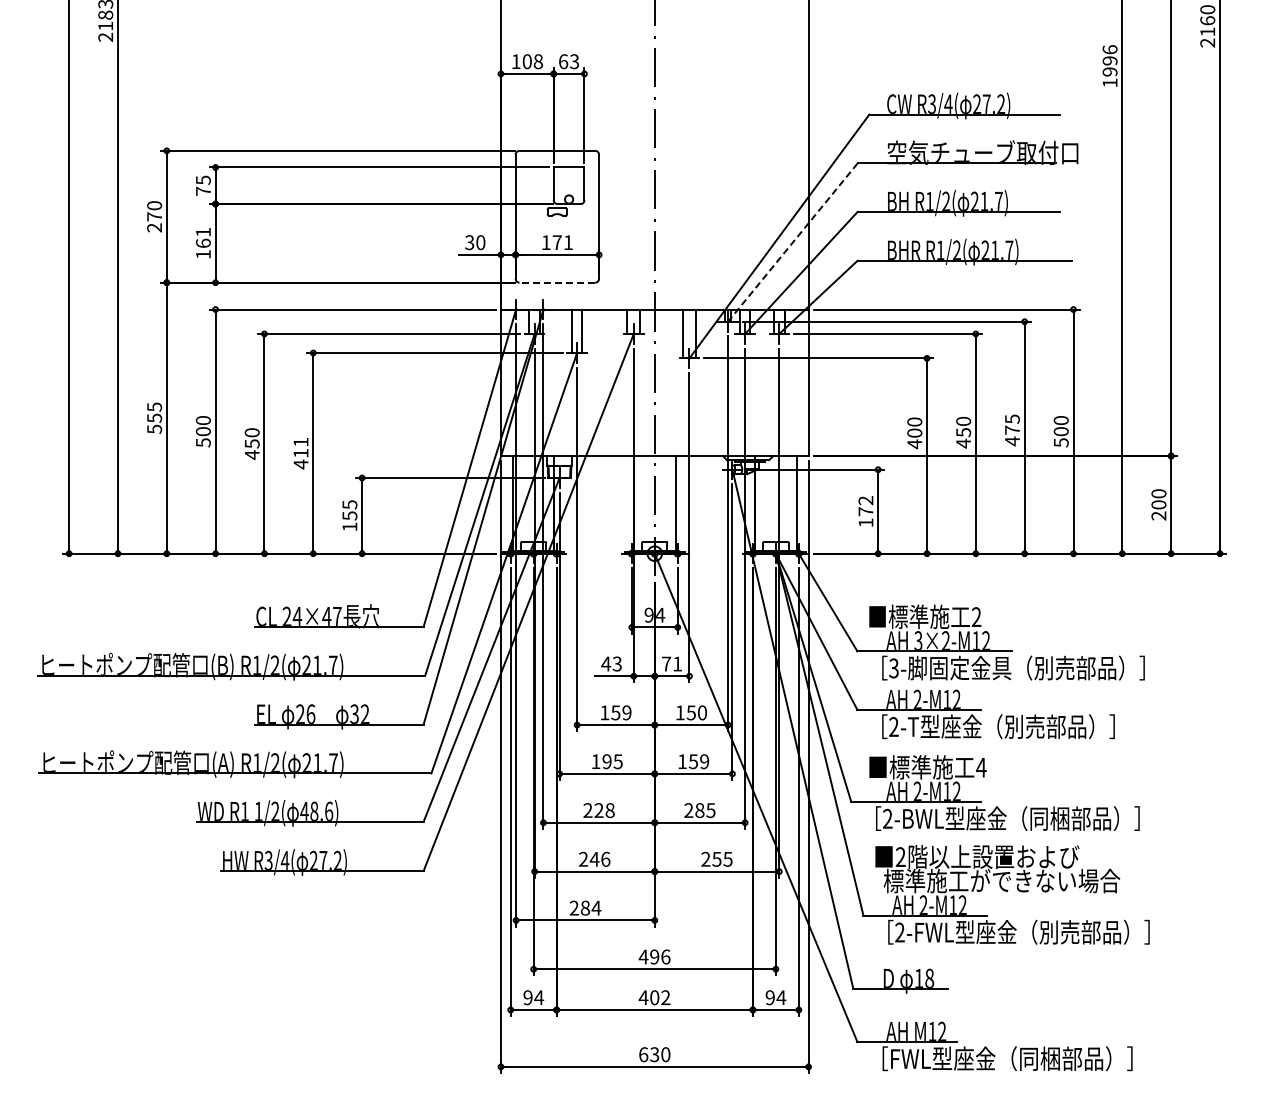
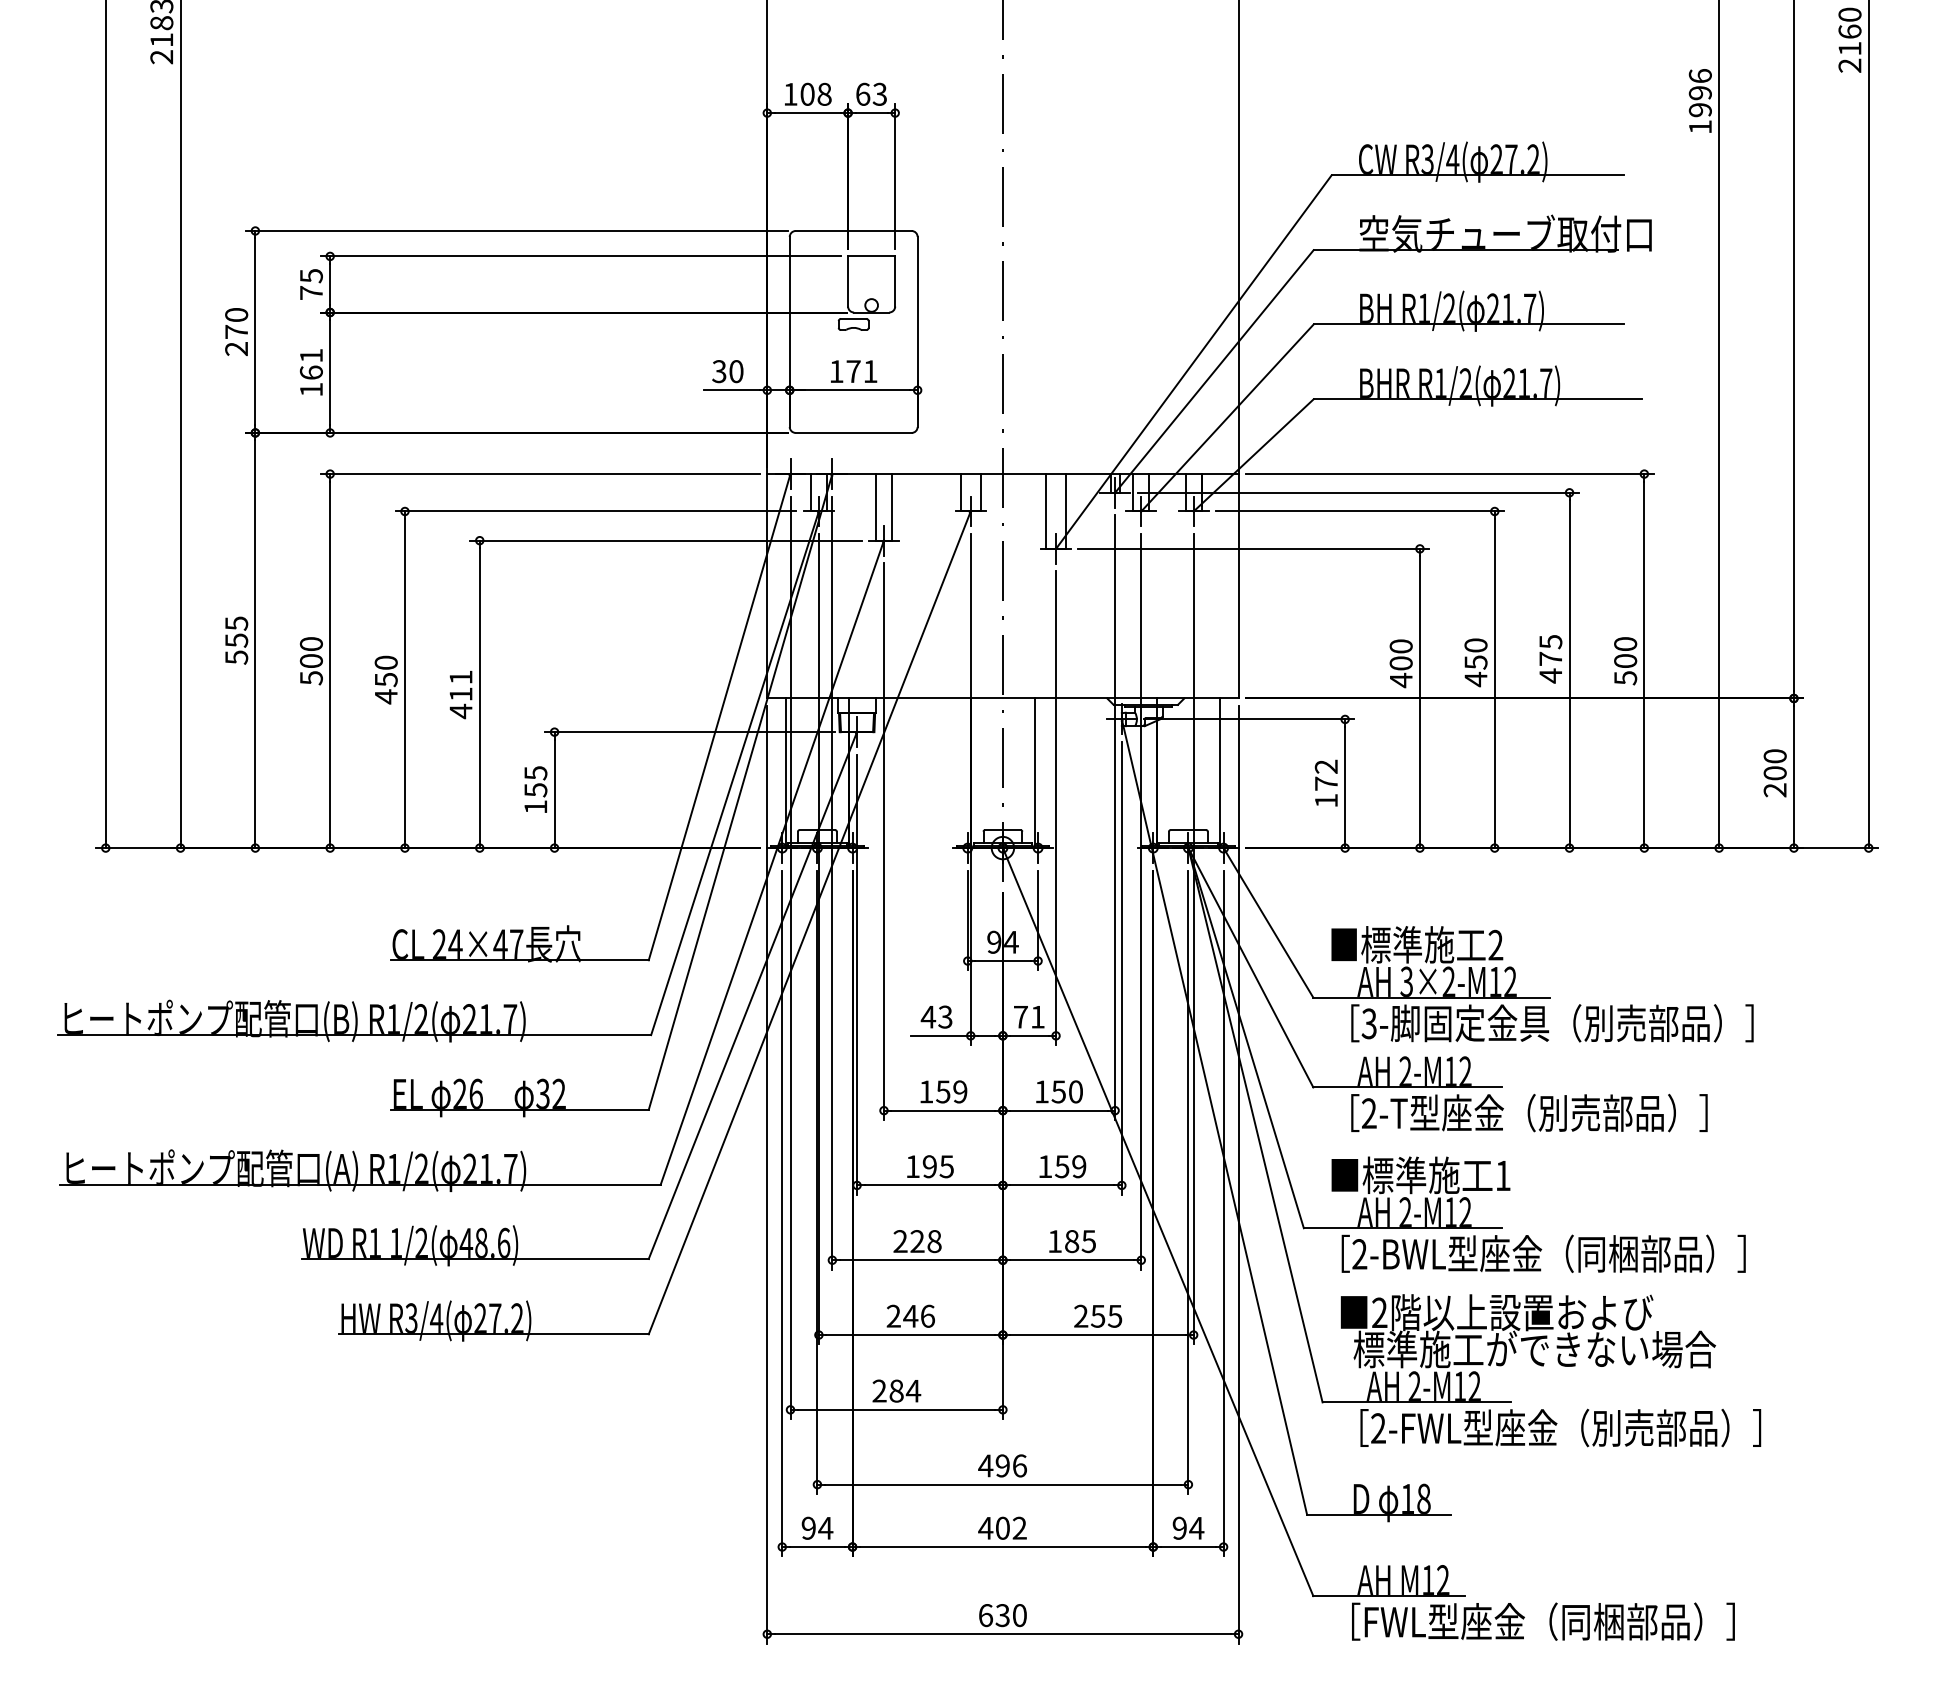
line: (792, 242) -> (1213, 371), dashed -> solid
line: (557, 282) -> (853, 432), dashed -> solid
text: (980, 767) -> (1501, 1175), 4 -> 1
text: (688, 810) -> (1054, 1241), 285 -> 185

